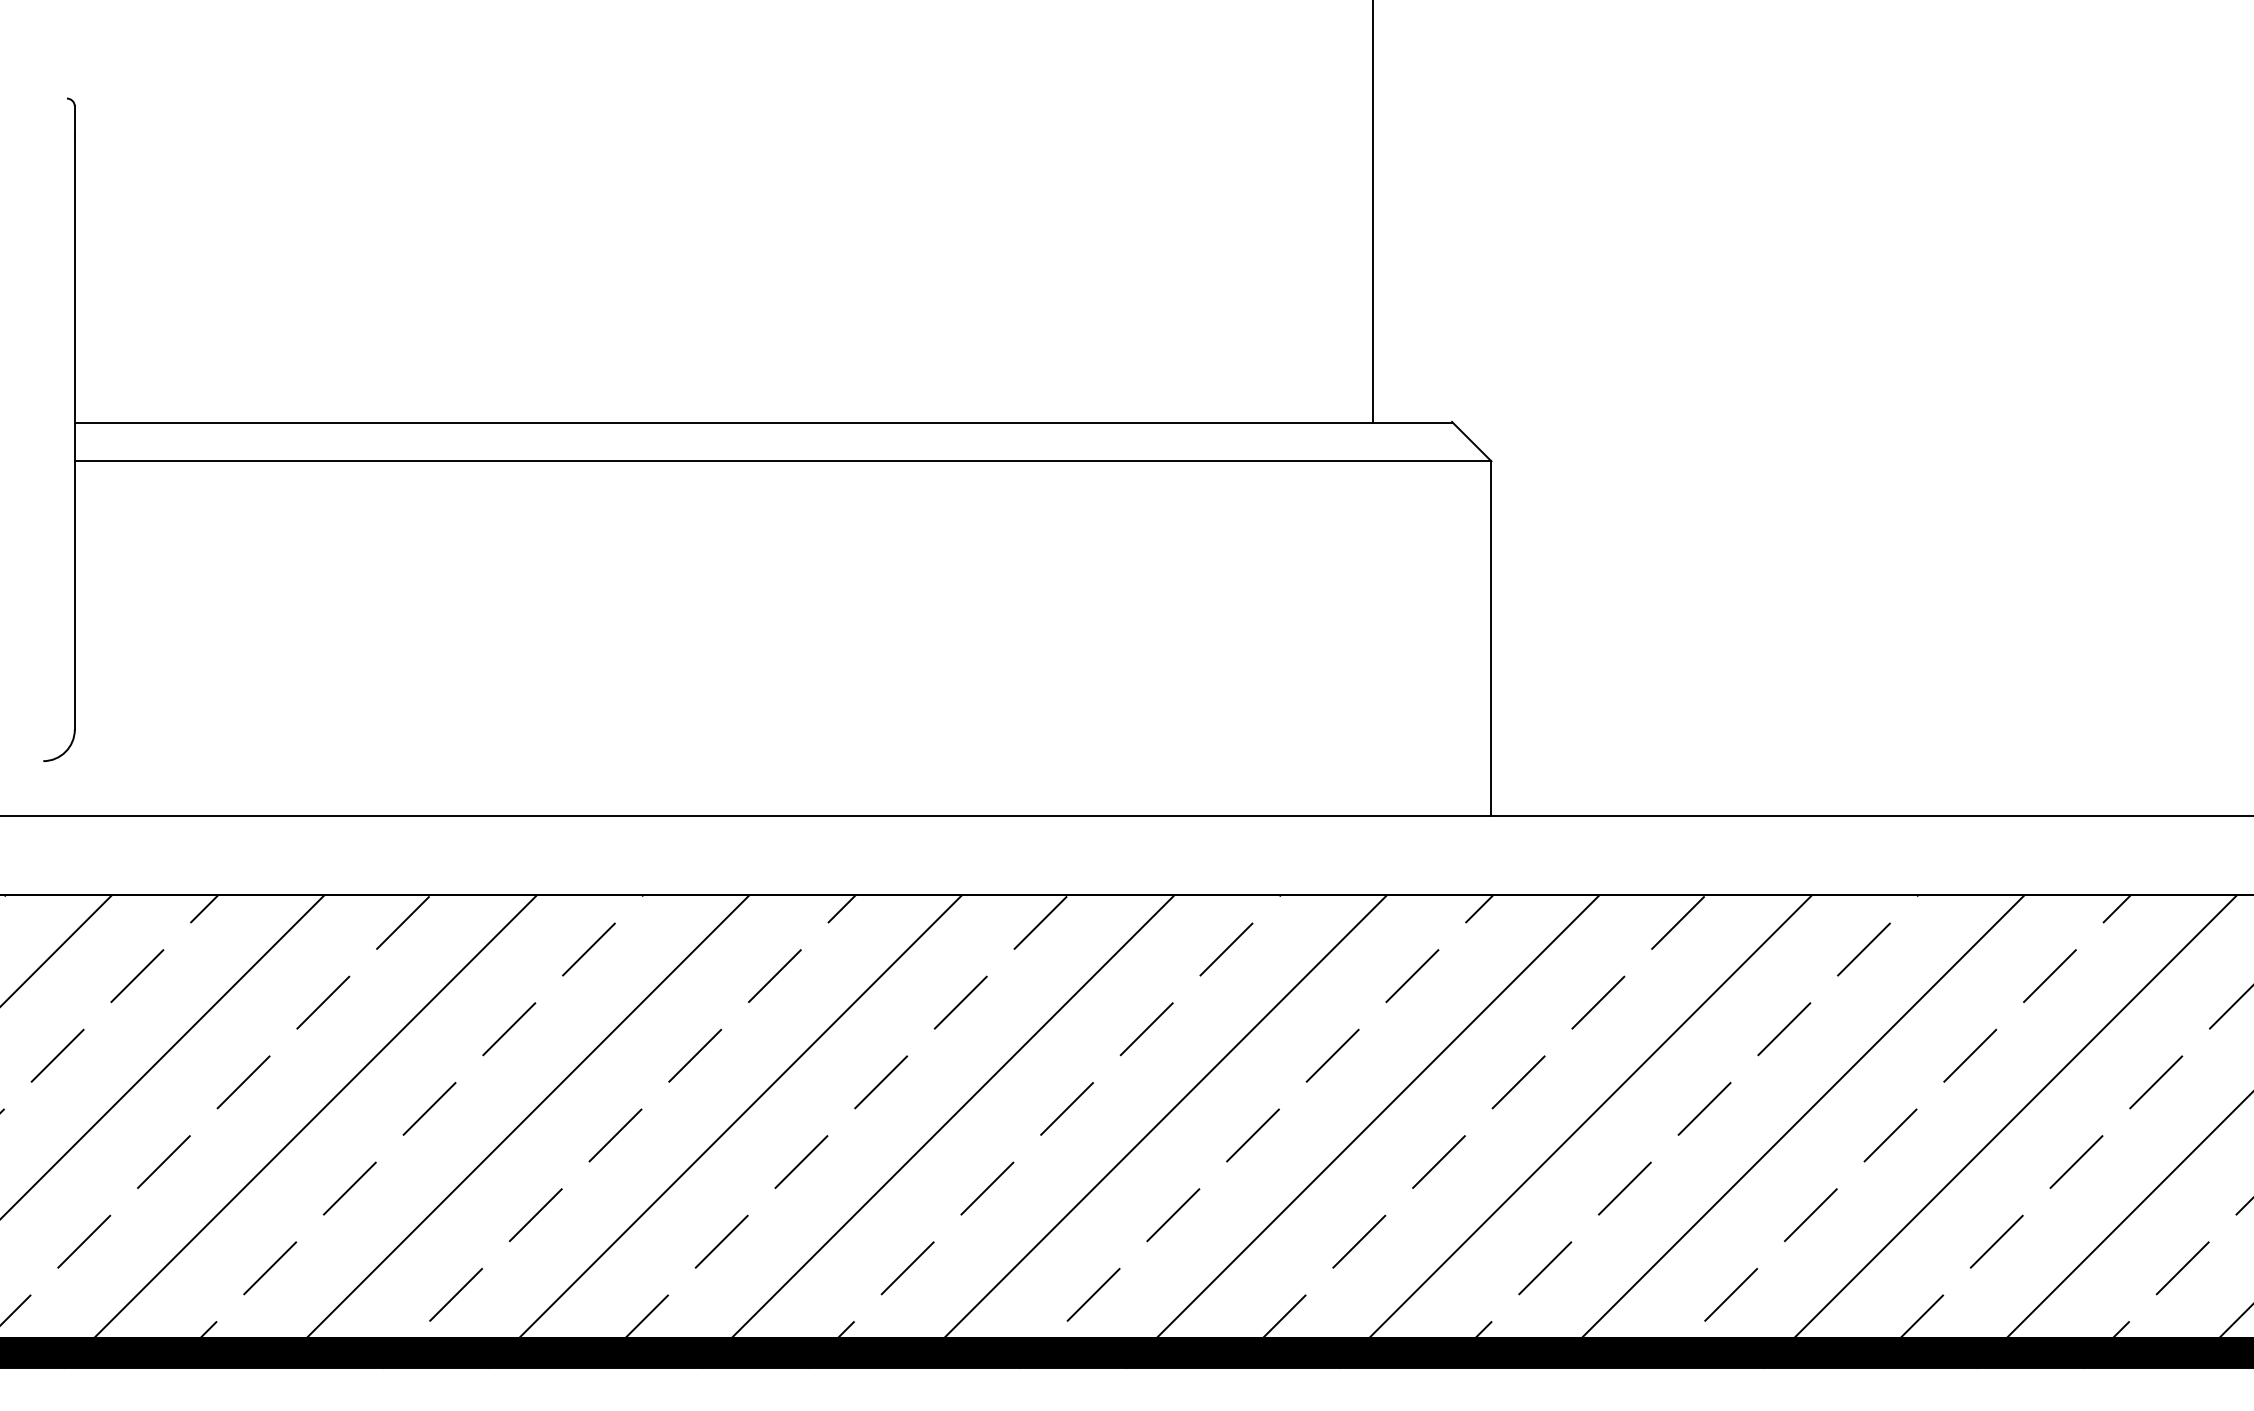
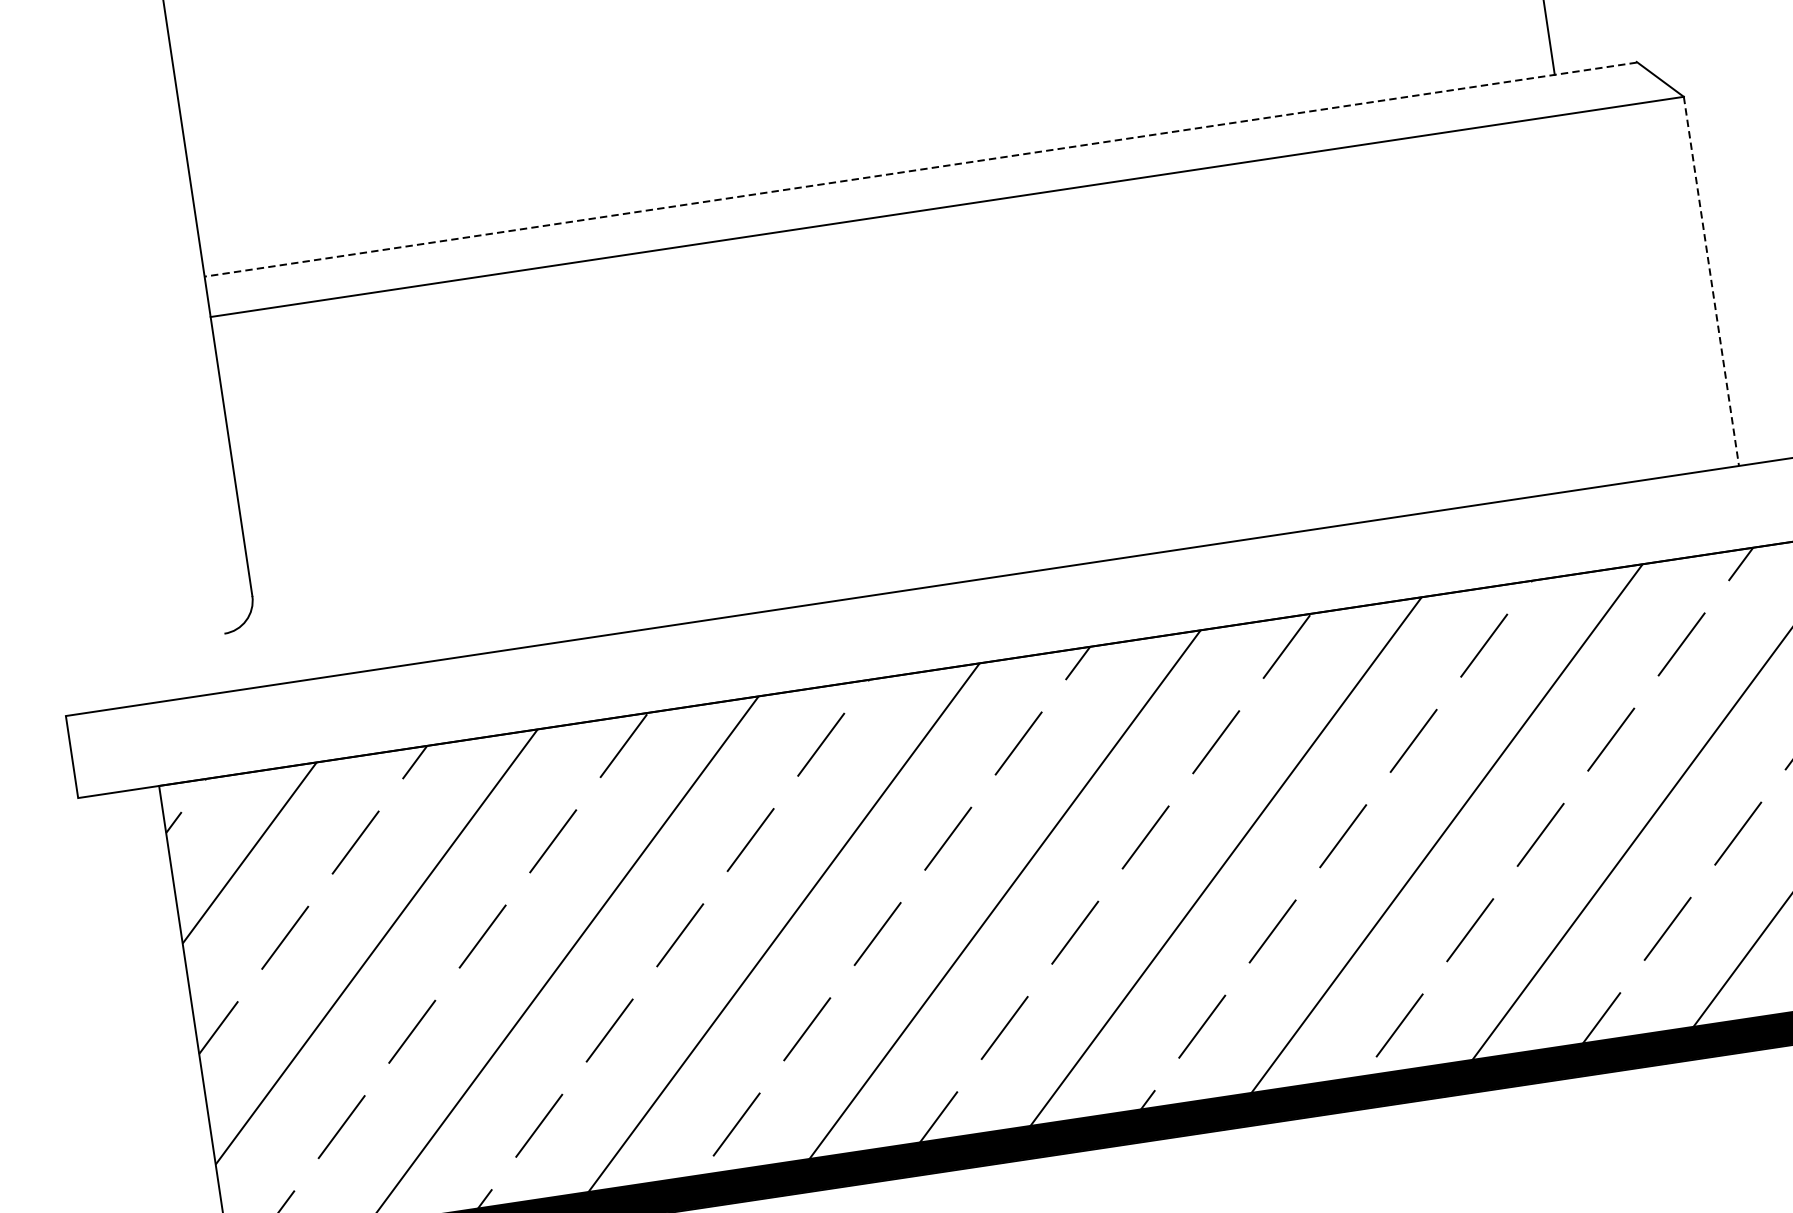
line: (763, 422) -> (920, 169), solid -> dashed
line: (1491, 639) -> (1711, 282), solid -> dashed

